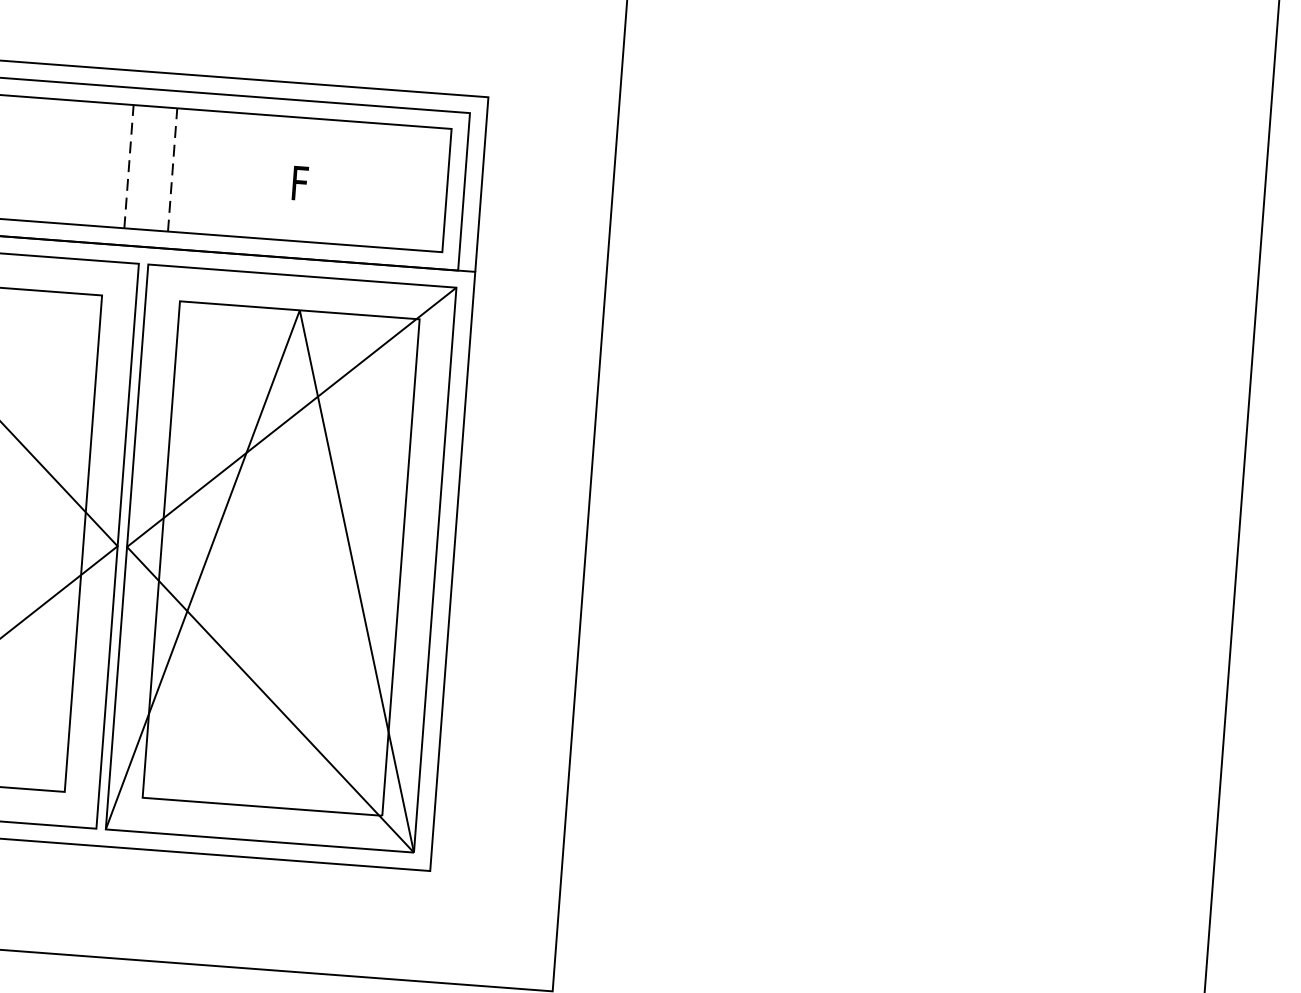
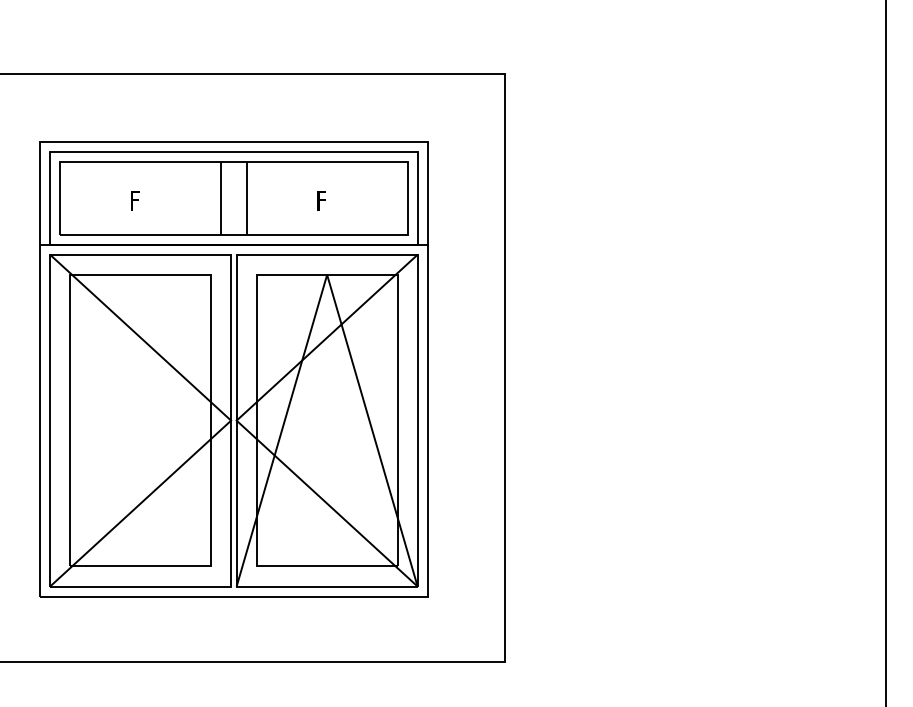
line: (129, 165) -> (221, 197), dashed -> solid
line: (172, 168) -> (246, 197), dashed -> solid

